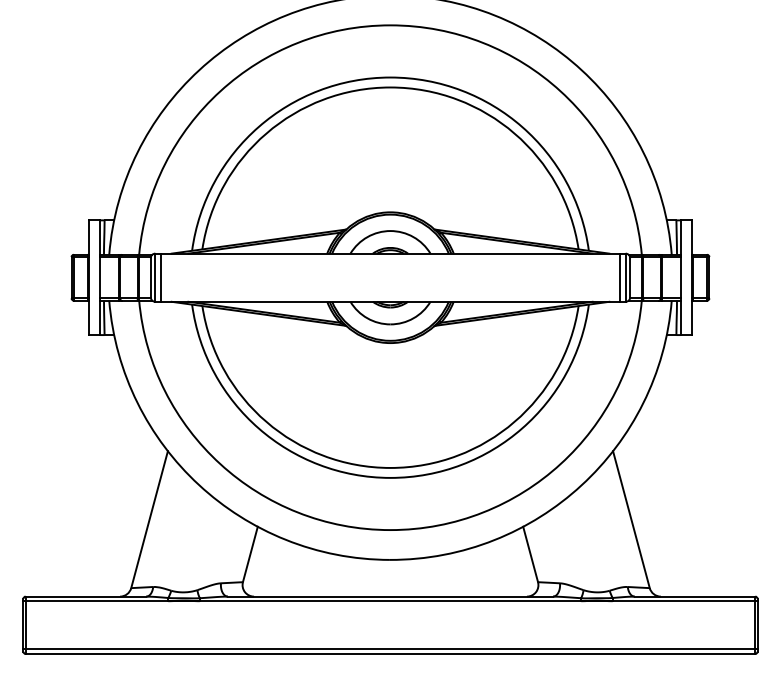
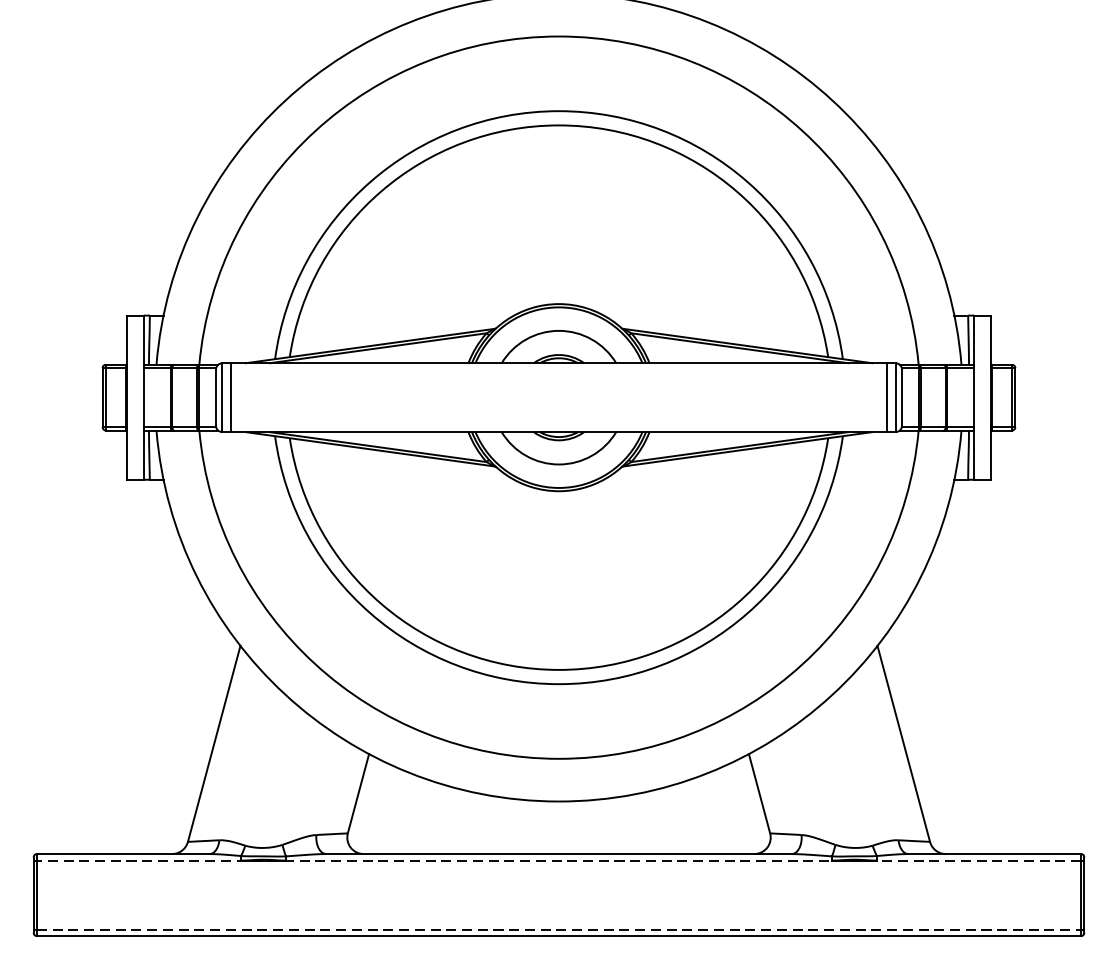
line: (390, 601) -> (559, 861), solid -> dashed
line: (390, 649) -> (559, 929), solid -> dashed

